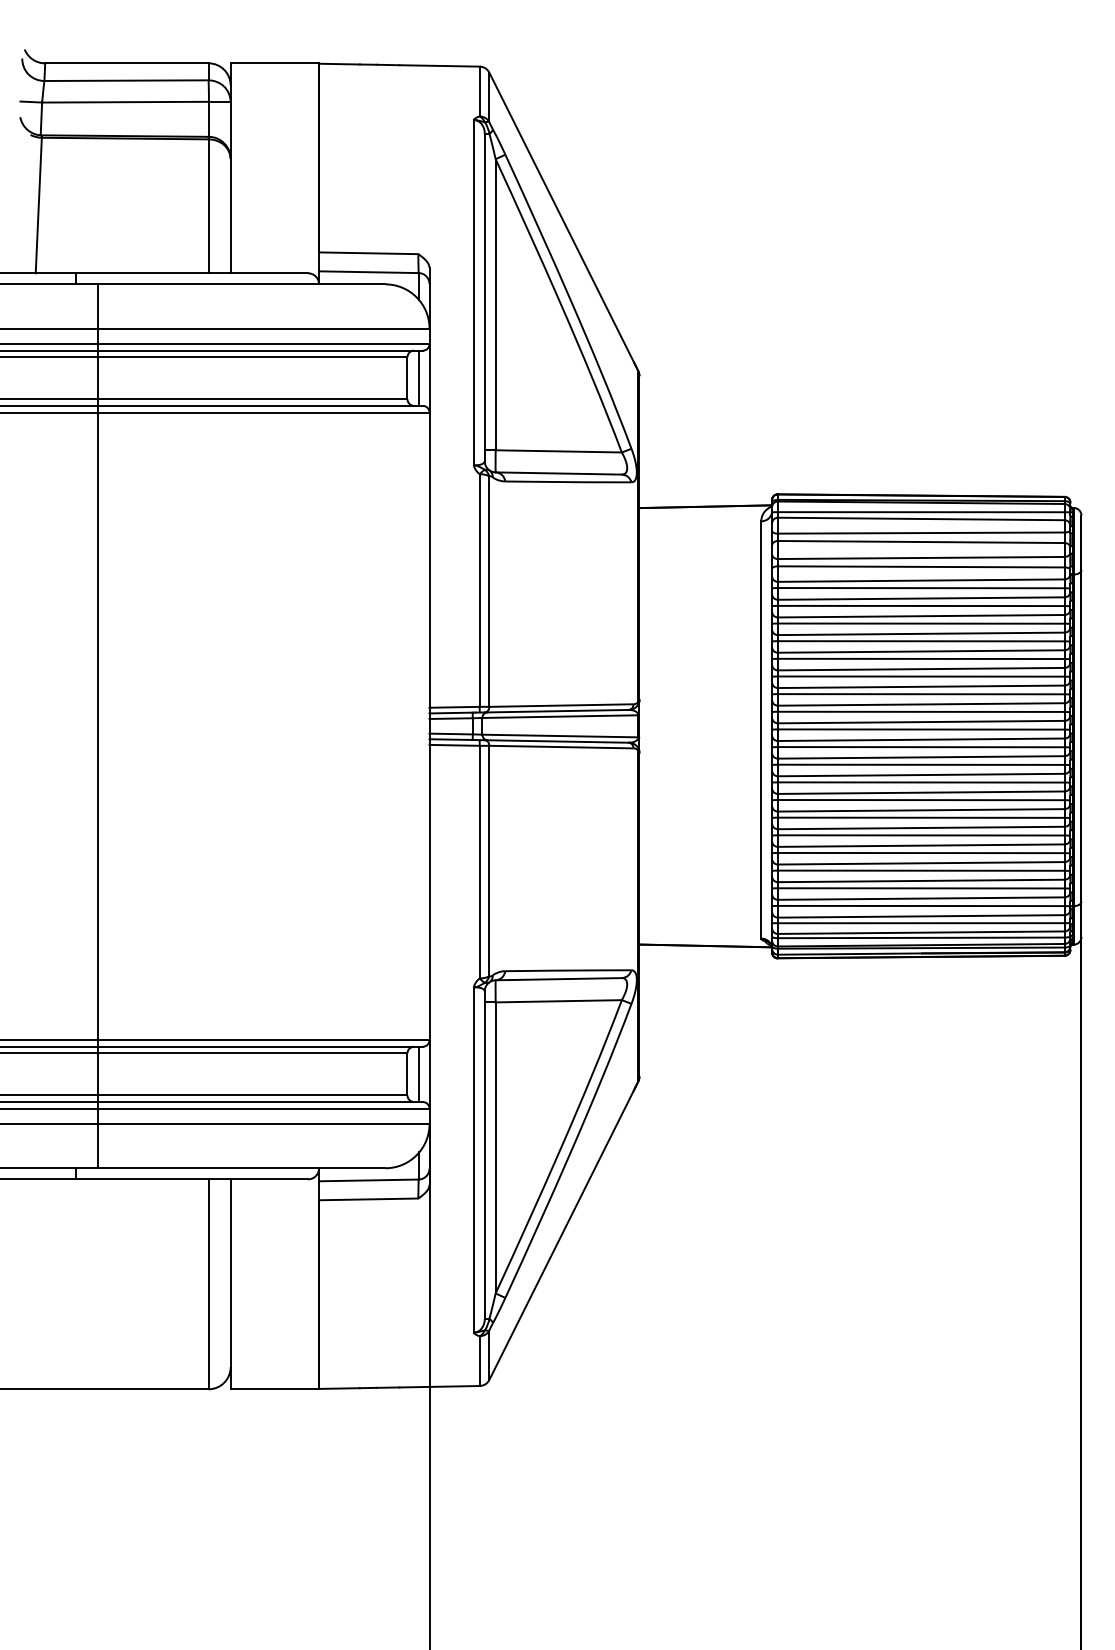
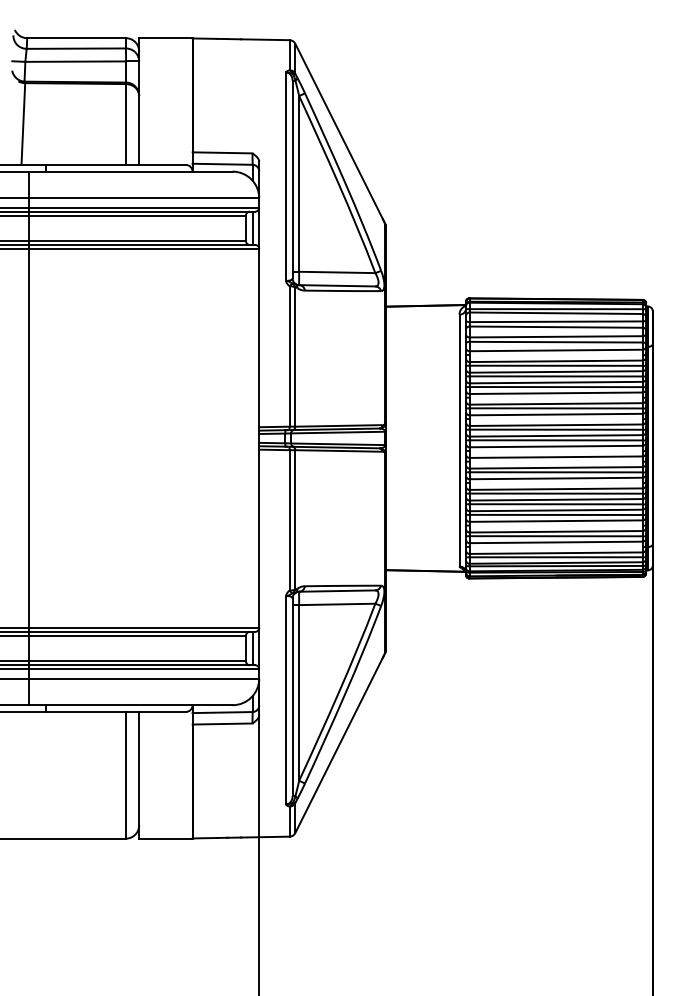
line: (920, 587) -> (555, 354), removed
line: (920, 658) -> (555, 397), removed
line: (920, 693) -> (555, 418), removed
line: (98, 726) -> (29, 438), moved
line: (920, 746) -> (555, 450), removed
line: (920, 764) -> (555, 461), removed
line: (920, 799) -> (555, 482), removed
line: (920, 870) -> (555, 525), removed
line: (920, 905) -> (555, 546), removed

